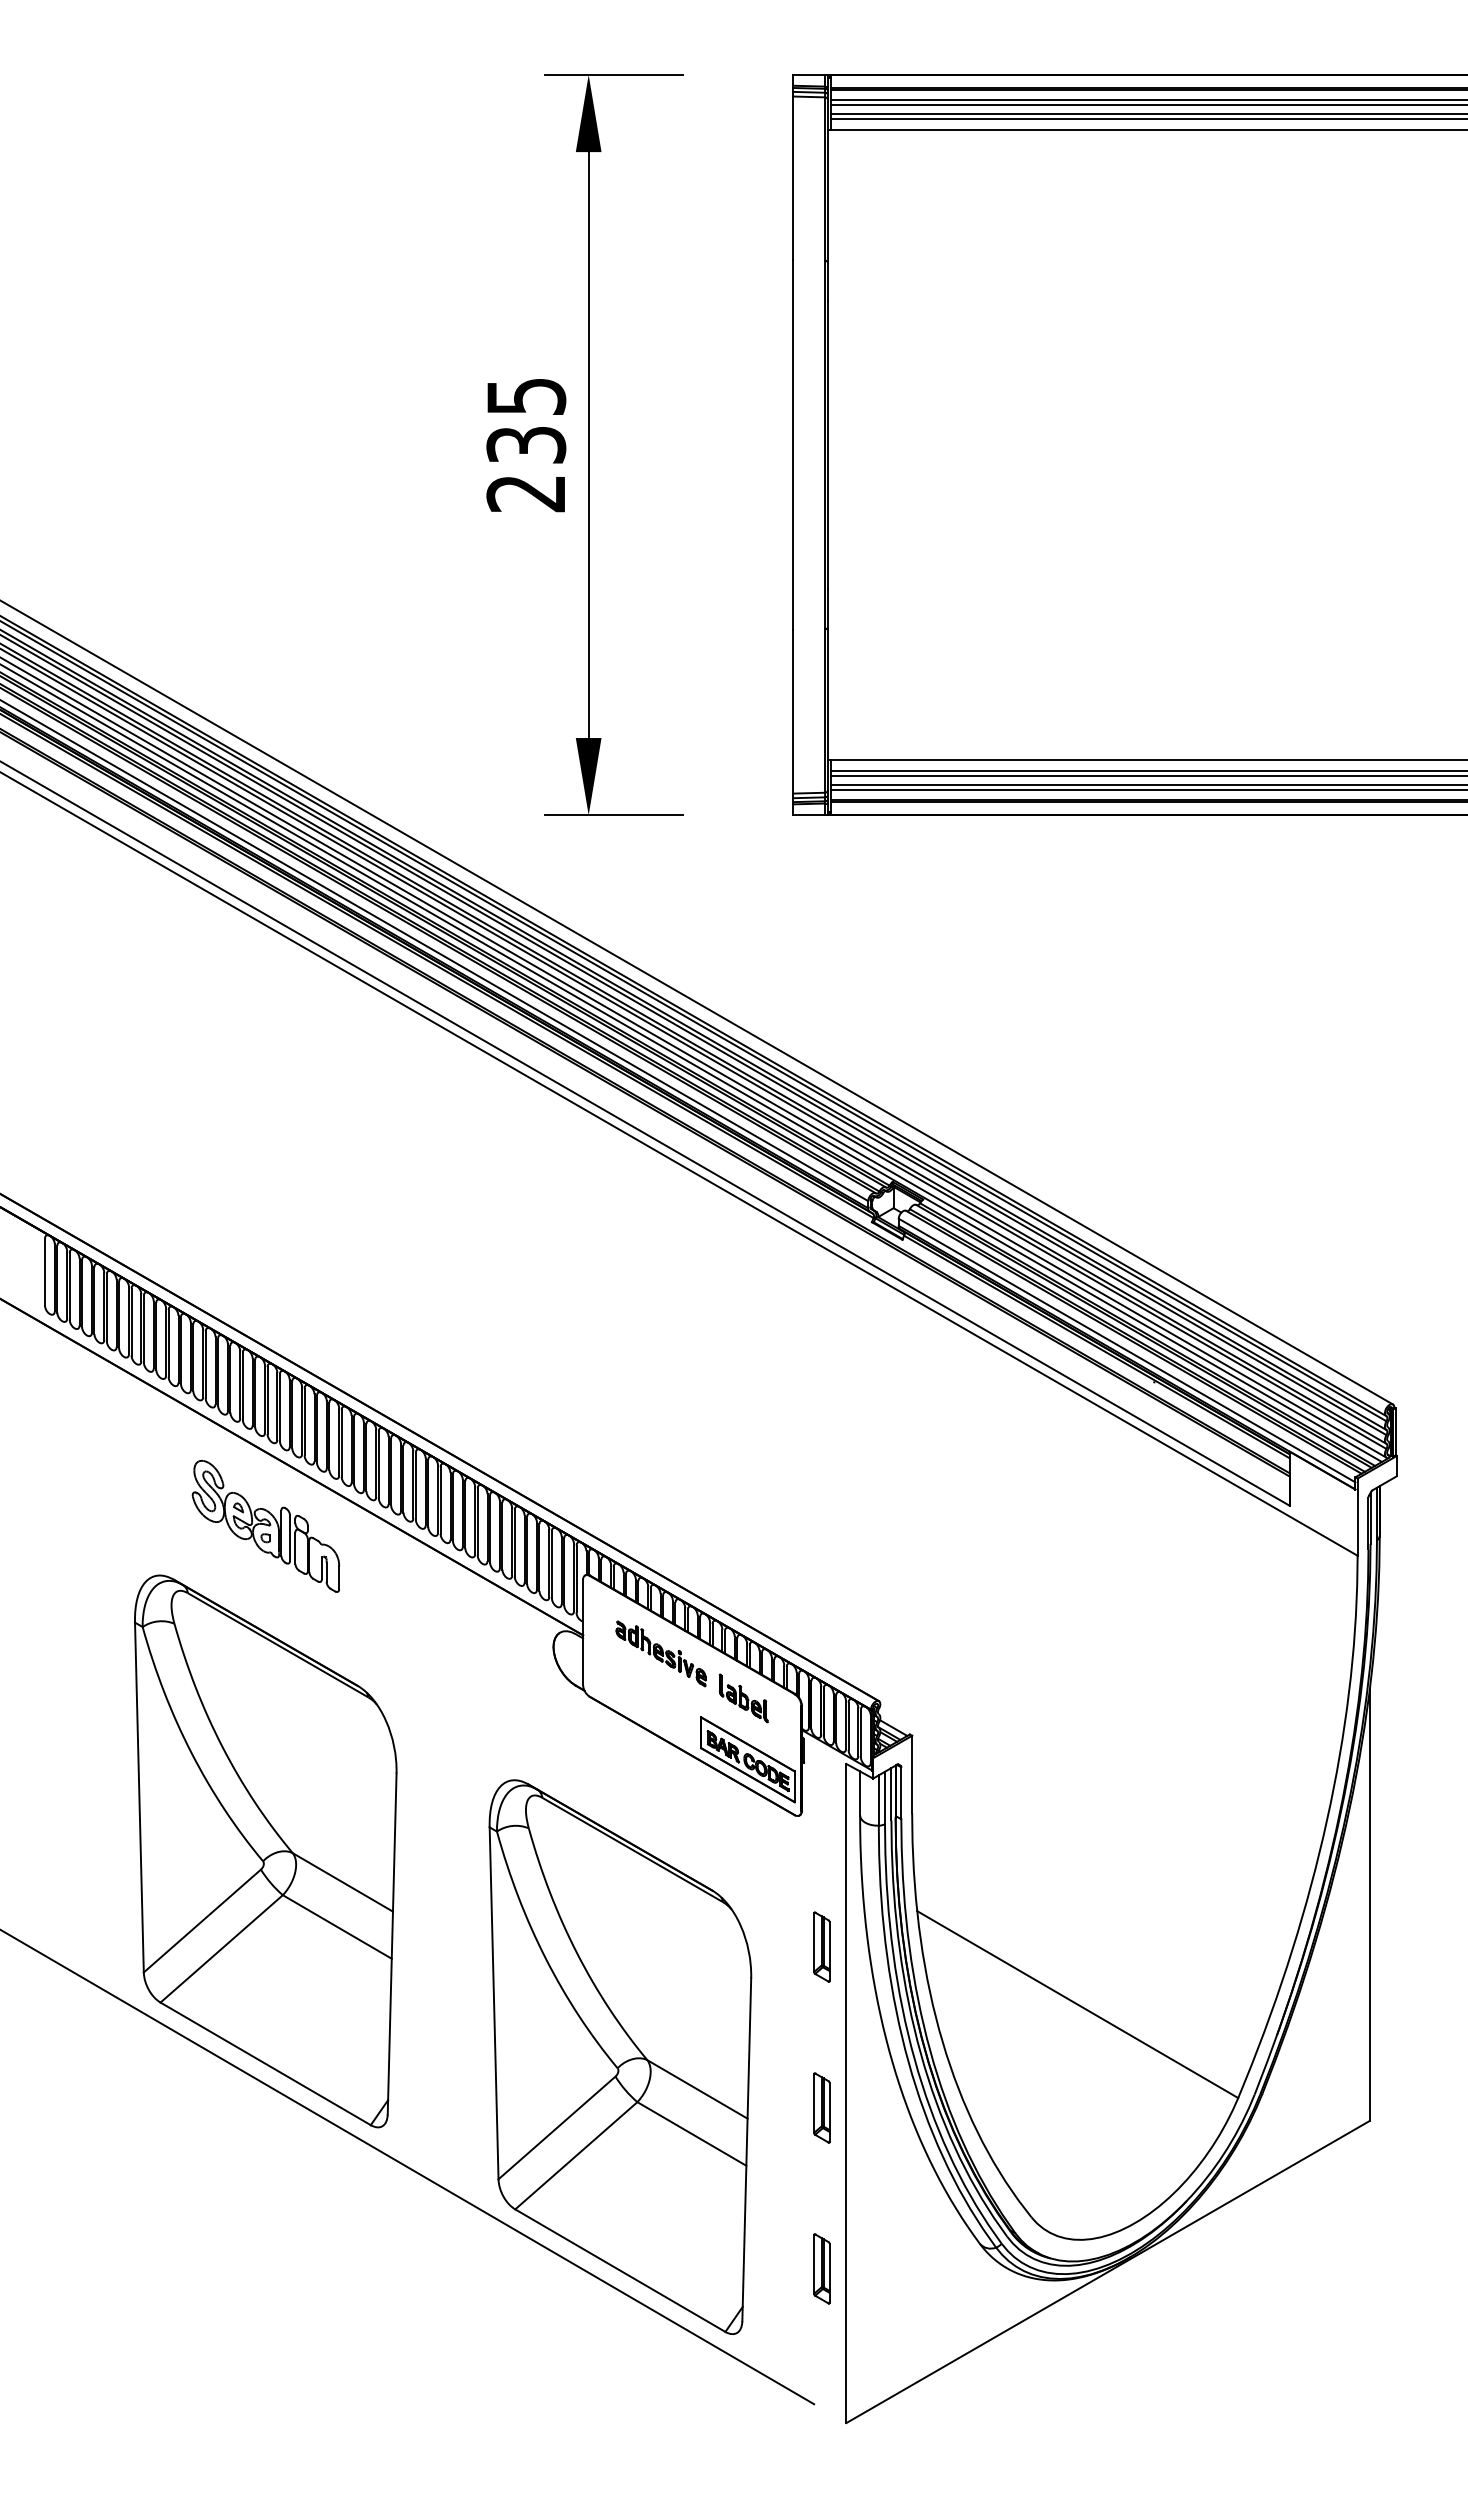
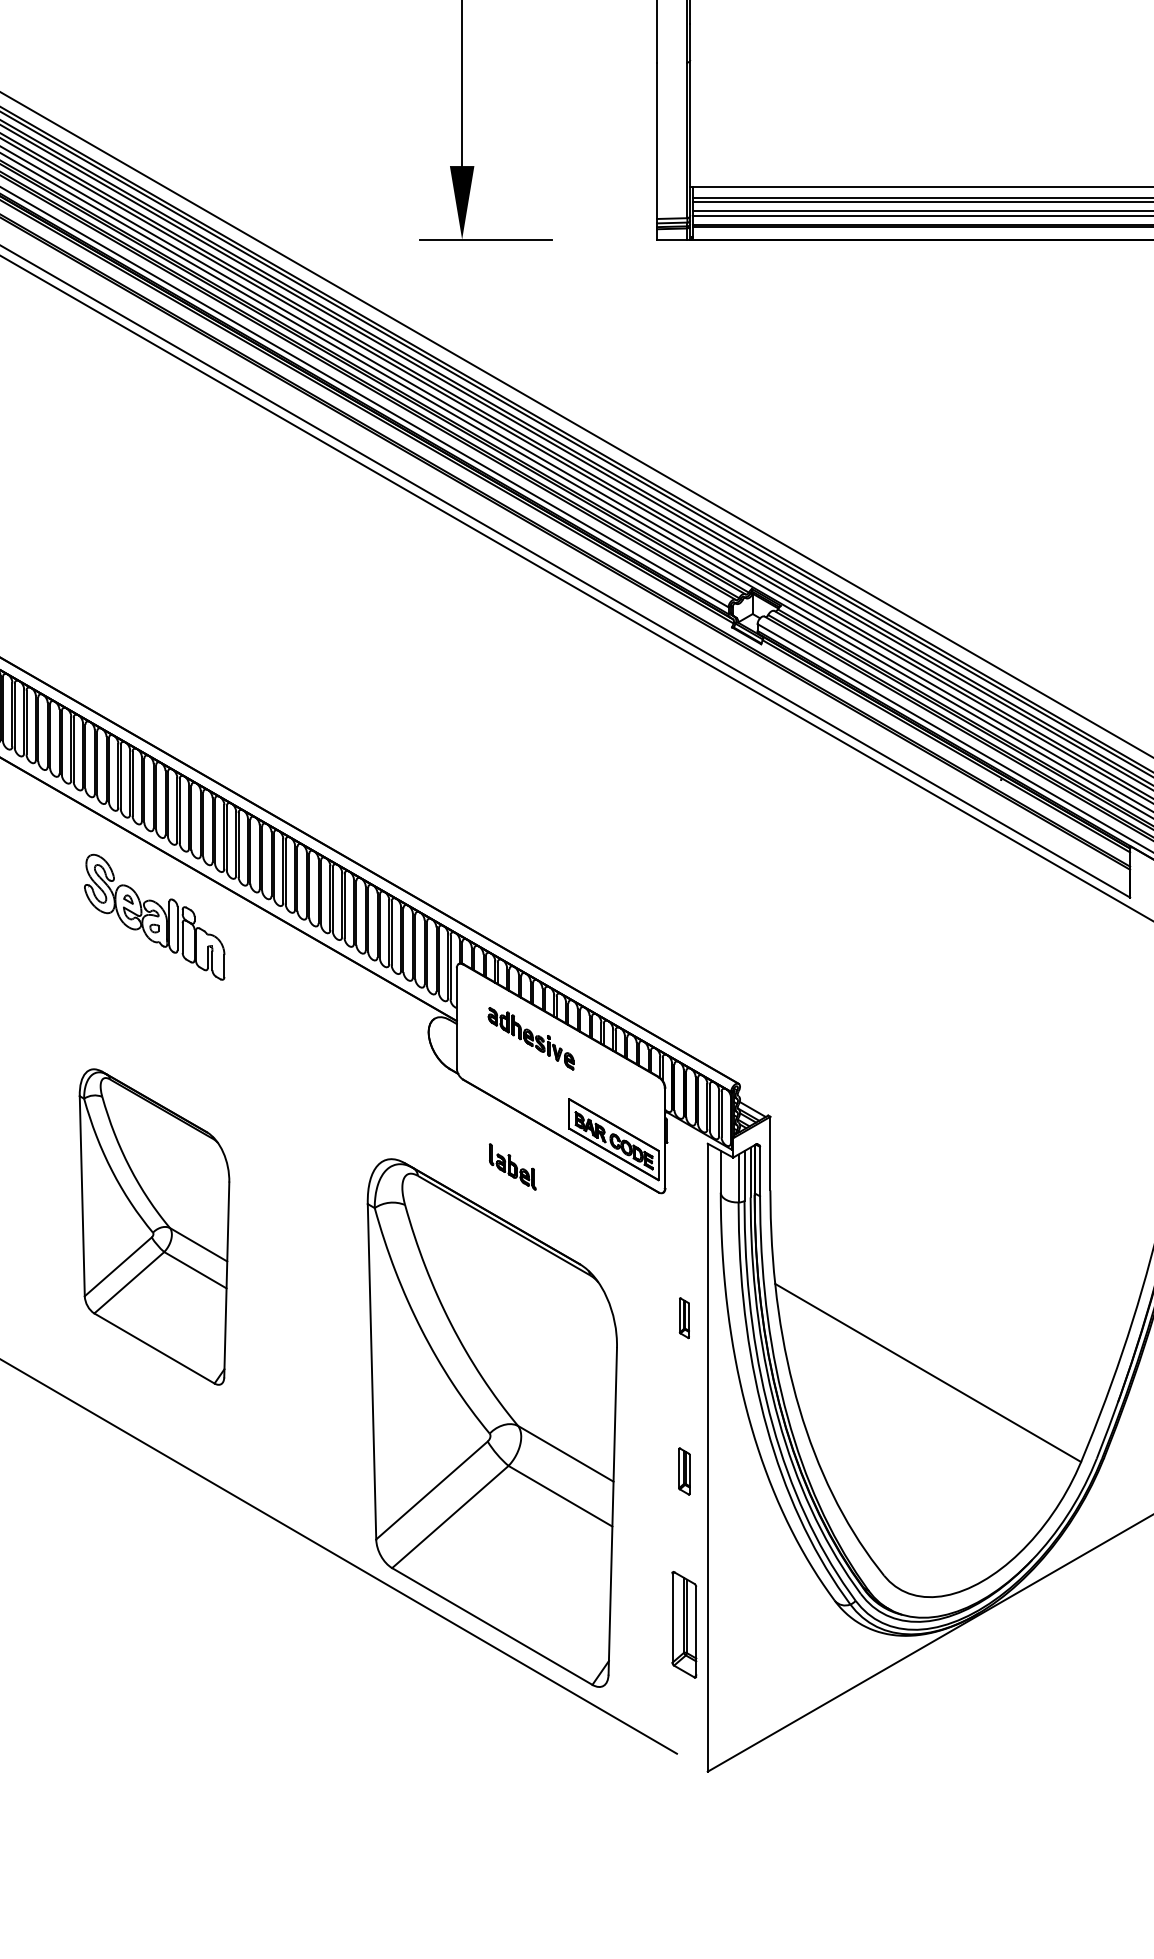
part: (743, 1698) -> (512, 1167), moved
part: (265, 1851) -> (154, 1227), size x0.6
part: (821, 1946) -> (684, 1317), size x0.6
part: (821, 2107) -> (684, 1471), size x0.7
part: (821, 2268) -> (684, 1624), size x1.6

